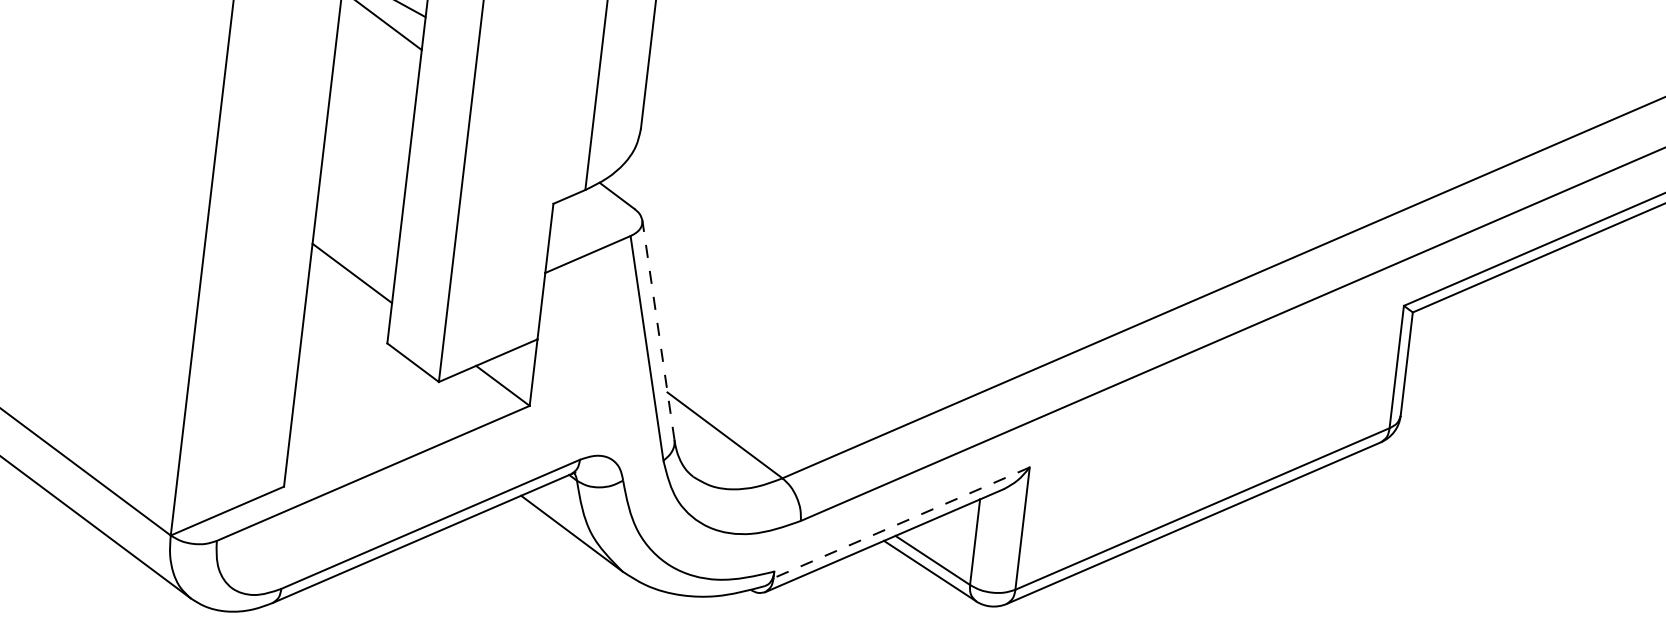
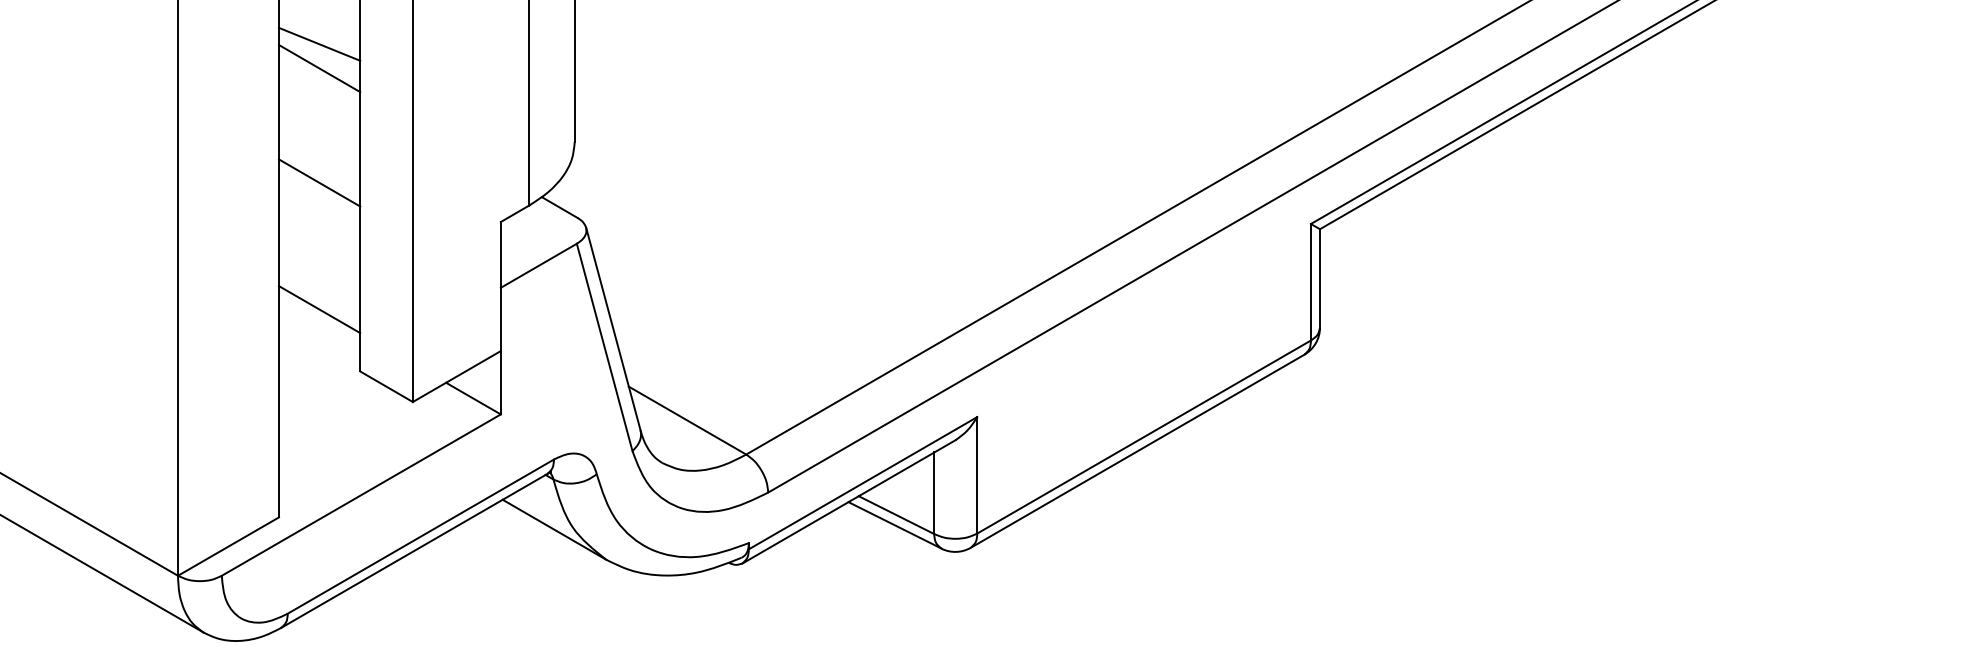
line: (367, 139) -> (319, 182), added
line: (658, 329) -> (613, 328), dashed -> solid
line: (902, 523) -> (863, 483), dashed -> solid

